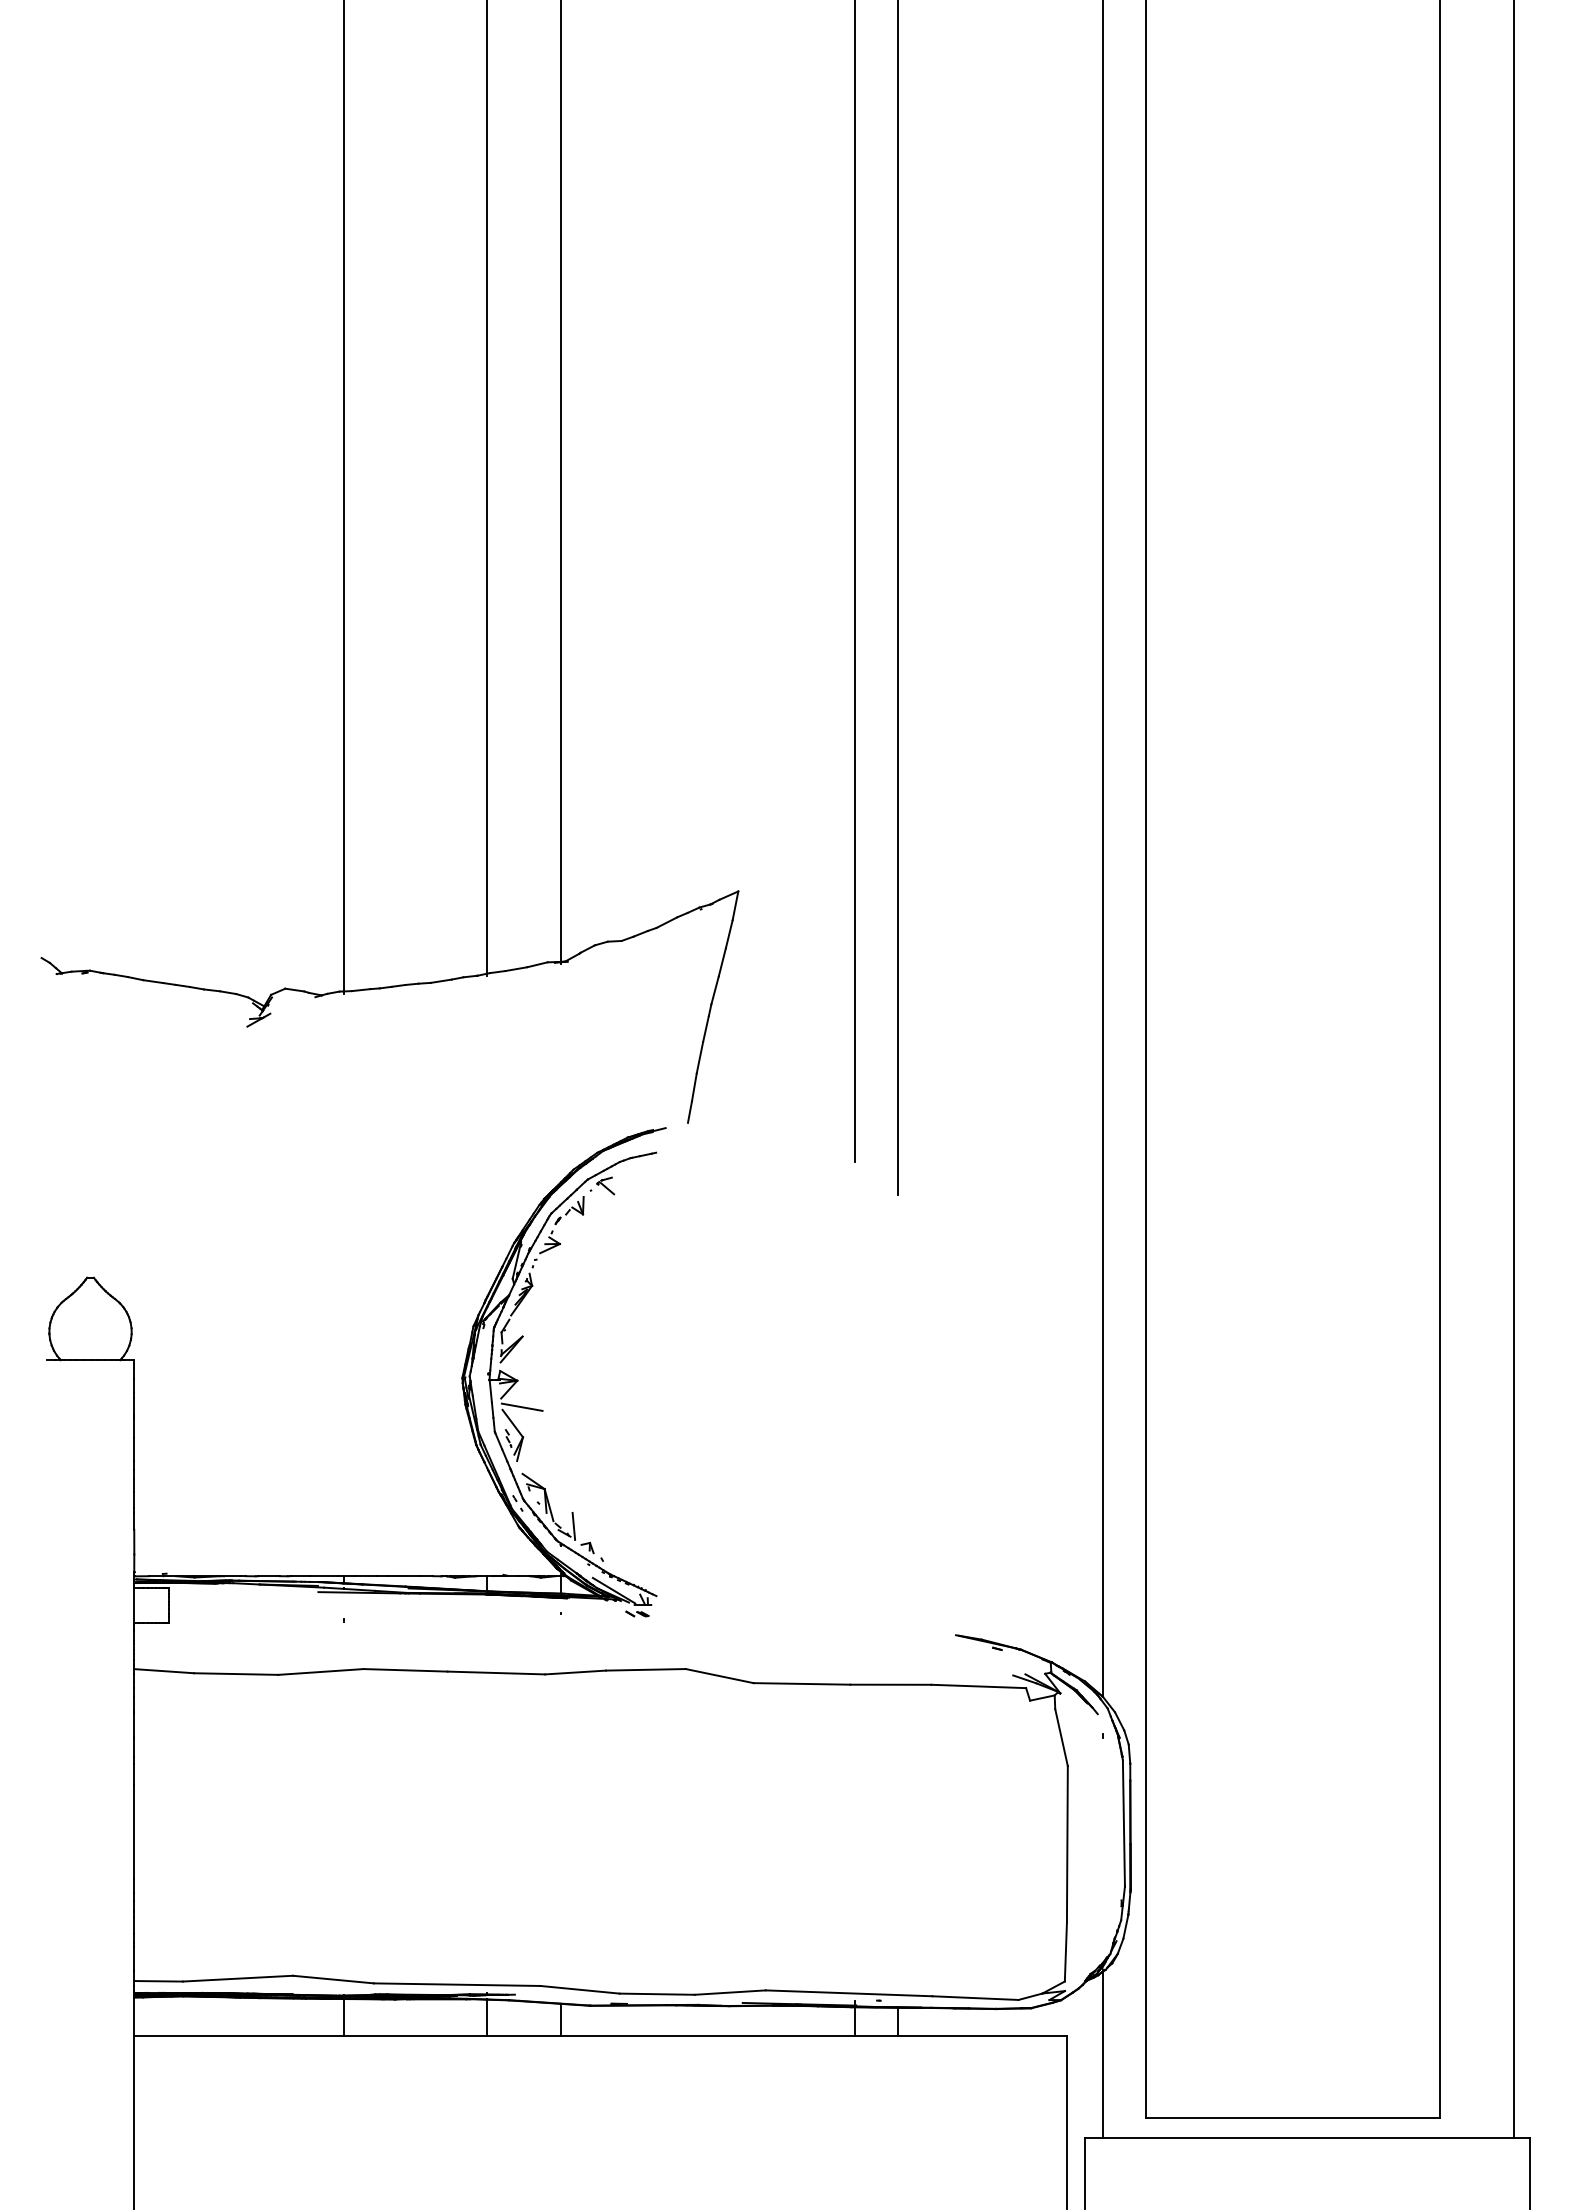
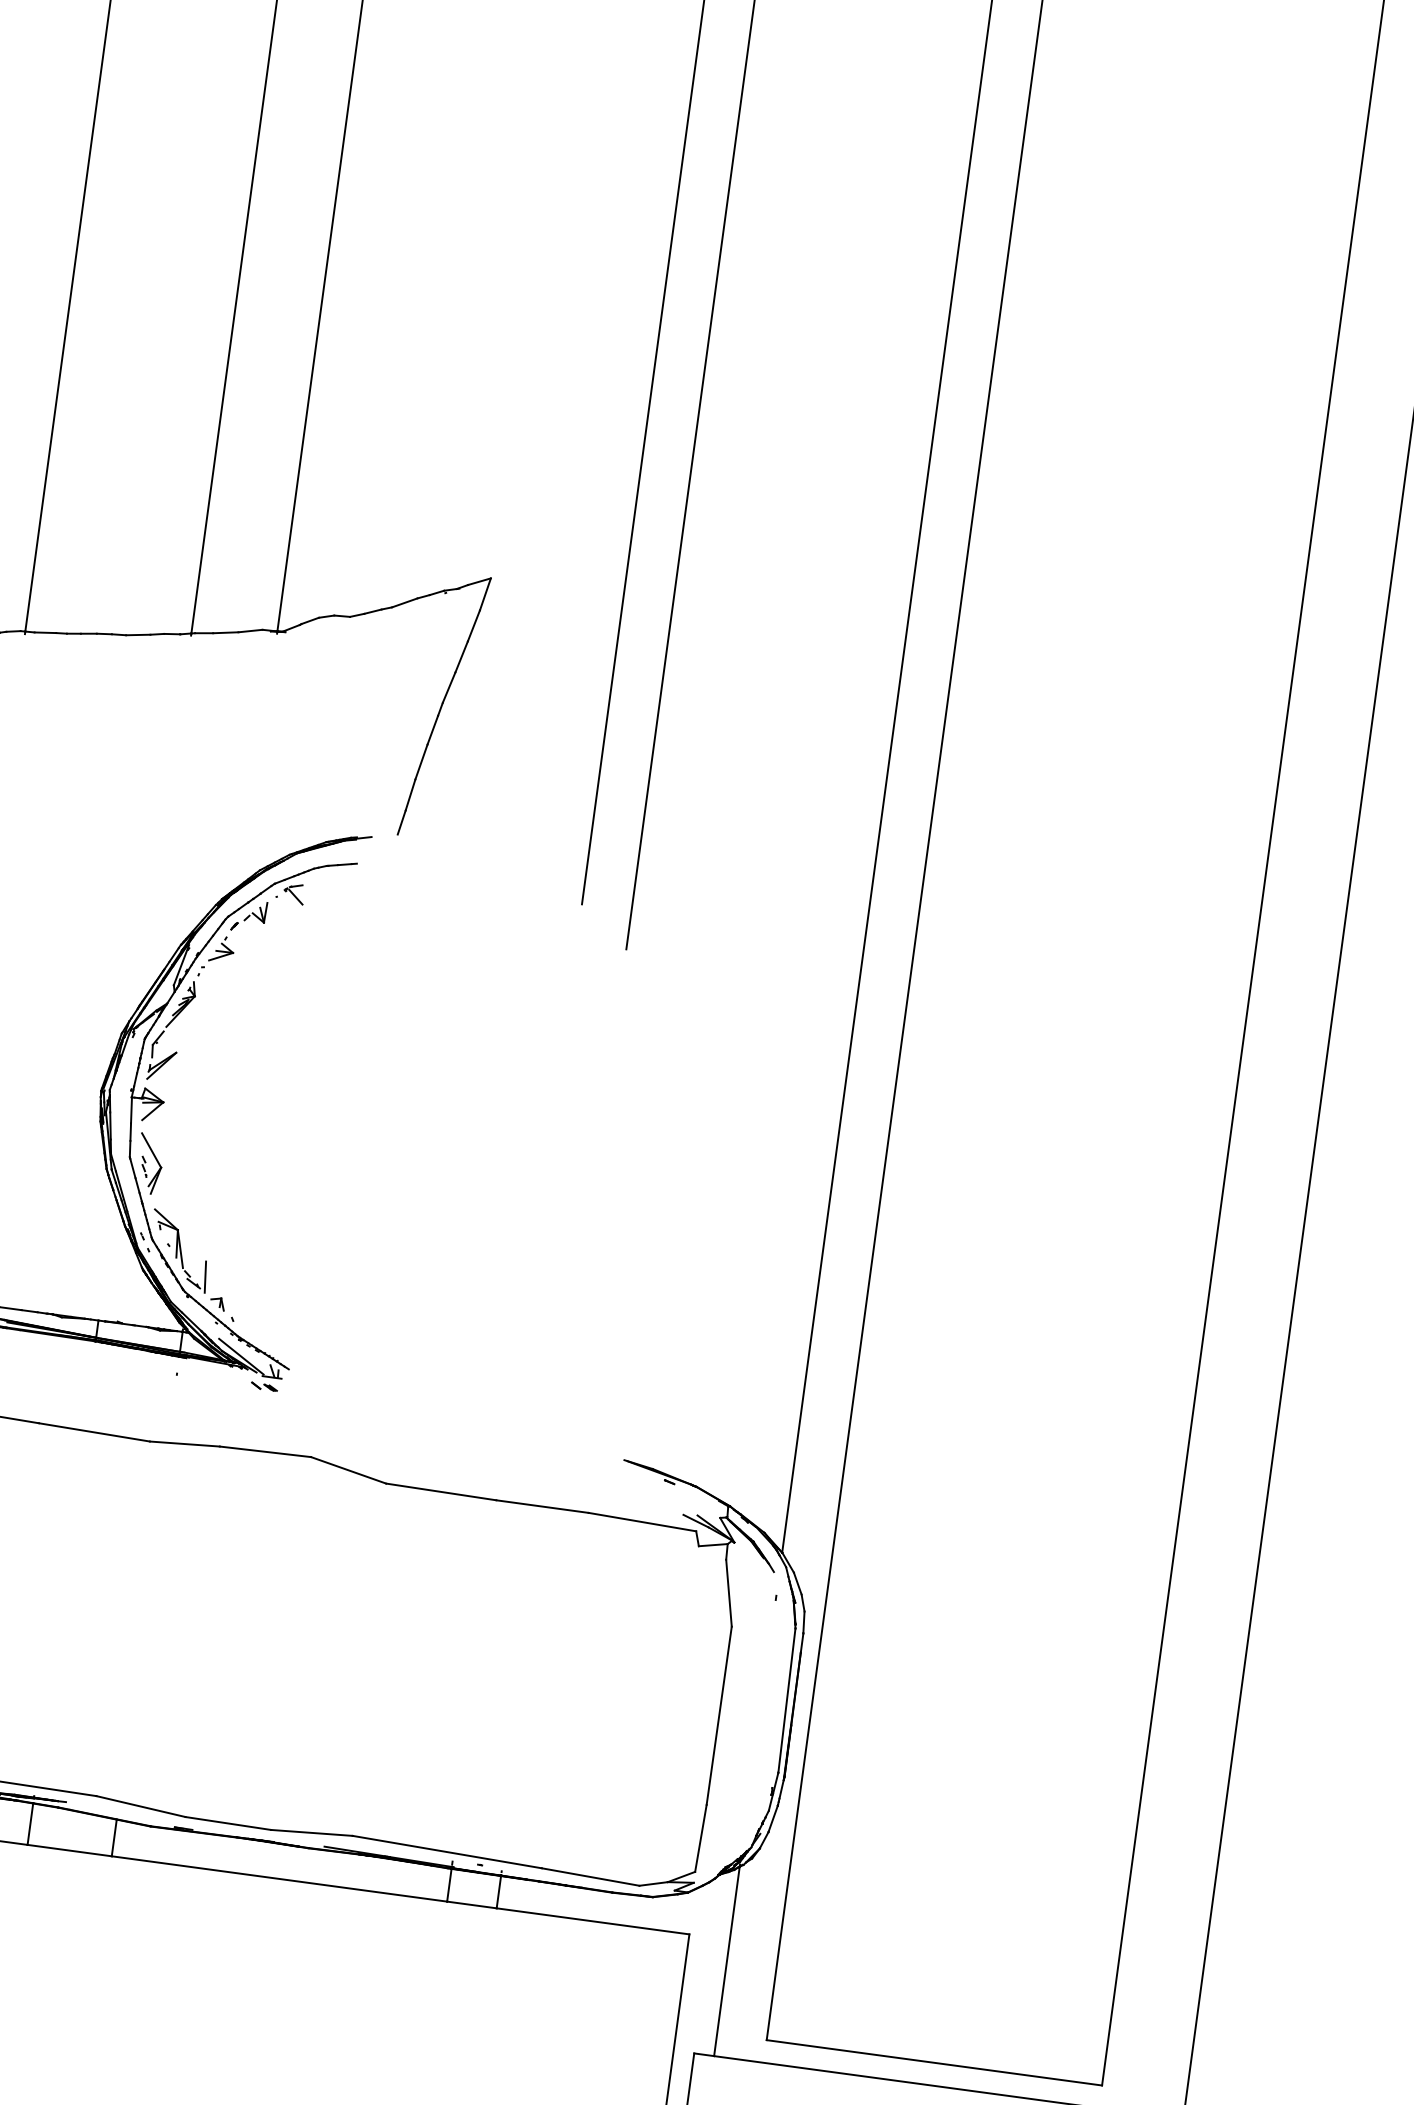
line: (521, 1406) -> (164, 1132), removed

